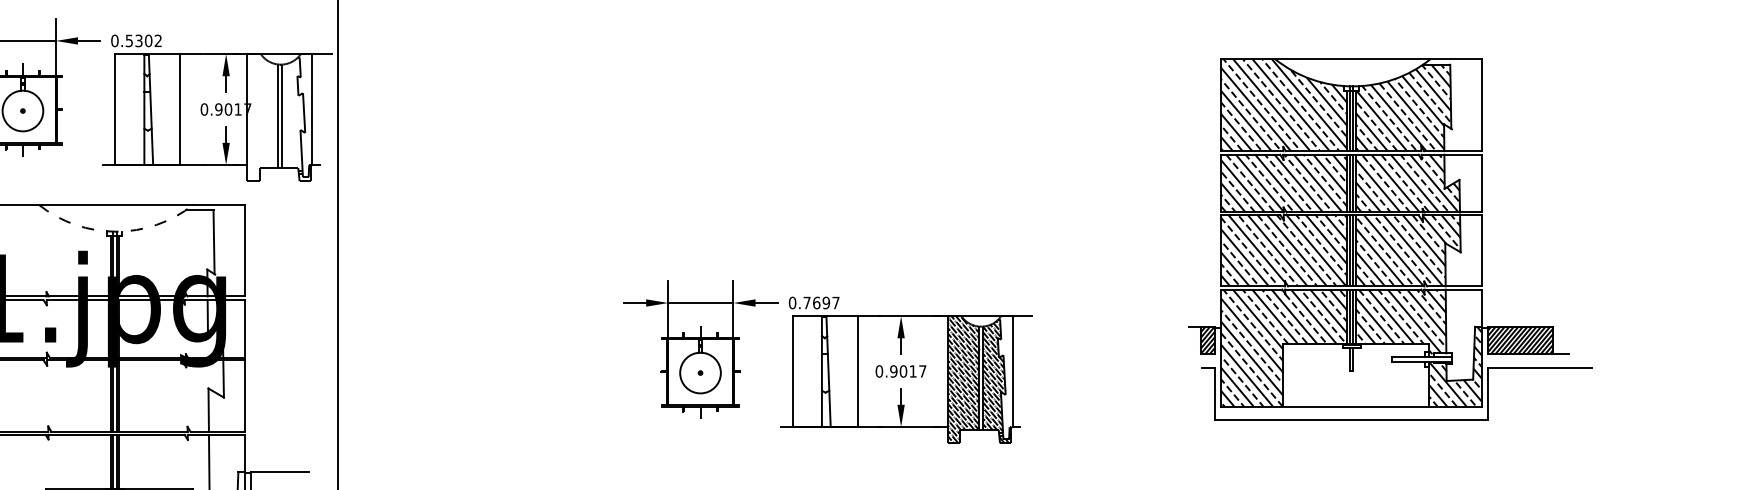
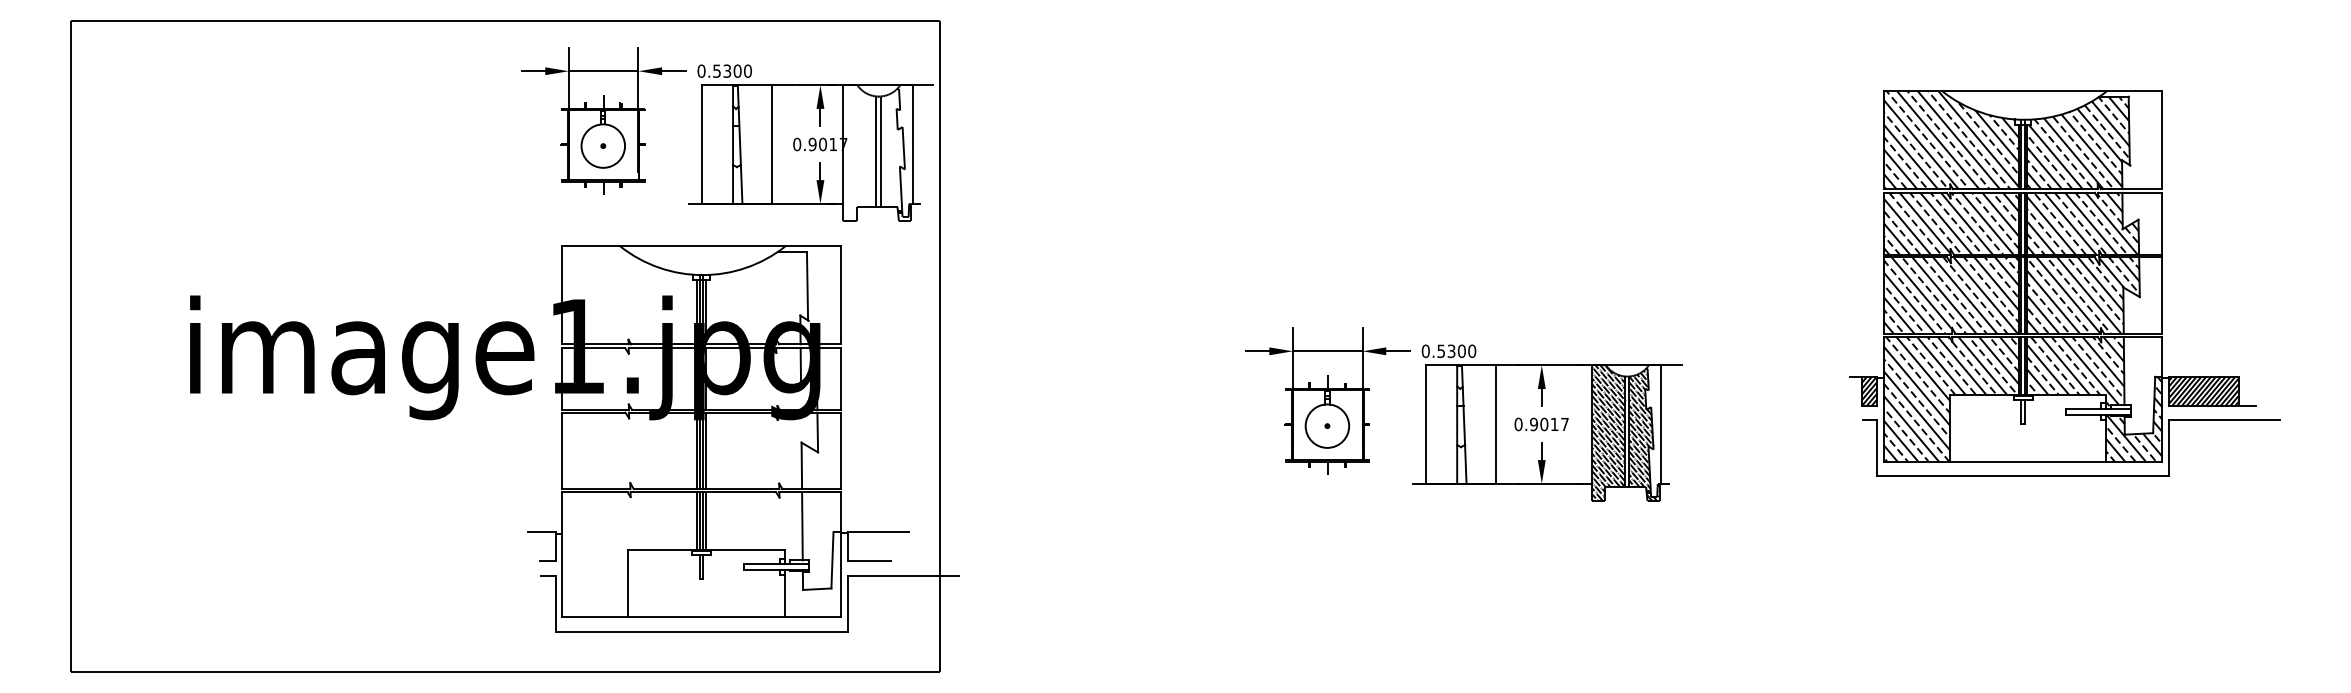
text: (157, 40) -> (747, 70), 0.5302 -> 0.5300
arc: (115, 232) -> (702, 275), dashed -> solid
text: (821, 303) -> (1456, 351), 0.7697 -> 0.5300

